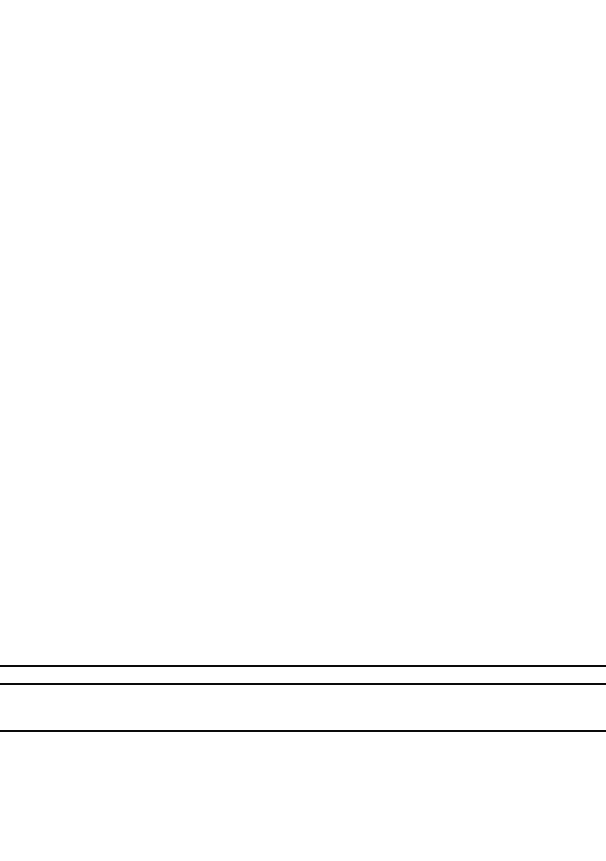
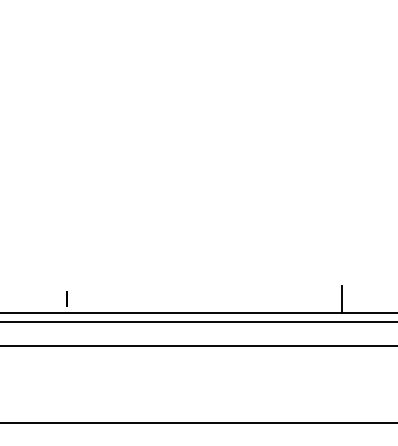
line: (442, 640) -> (342, 299), added

